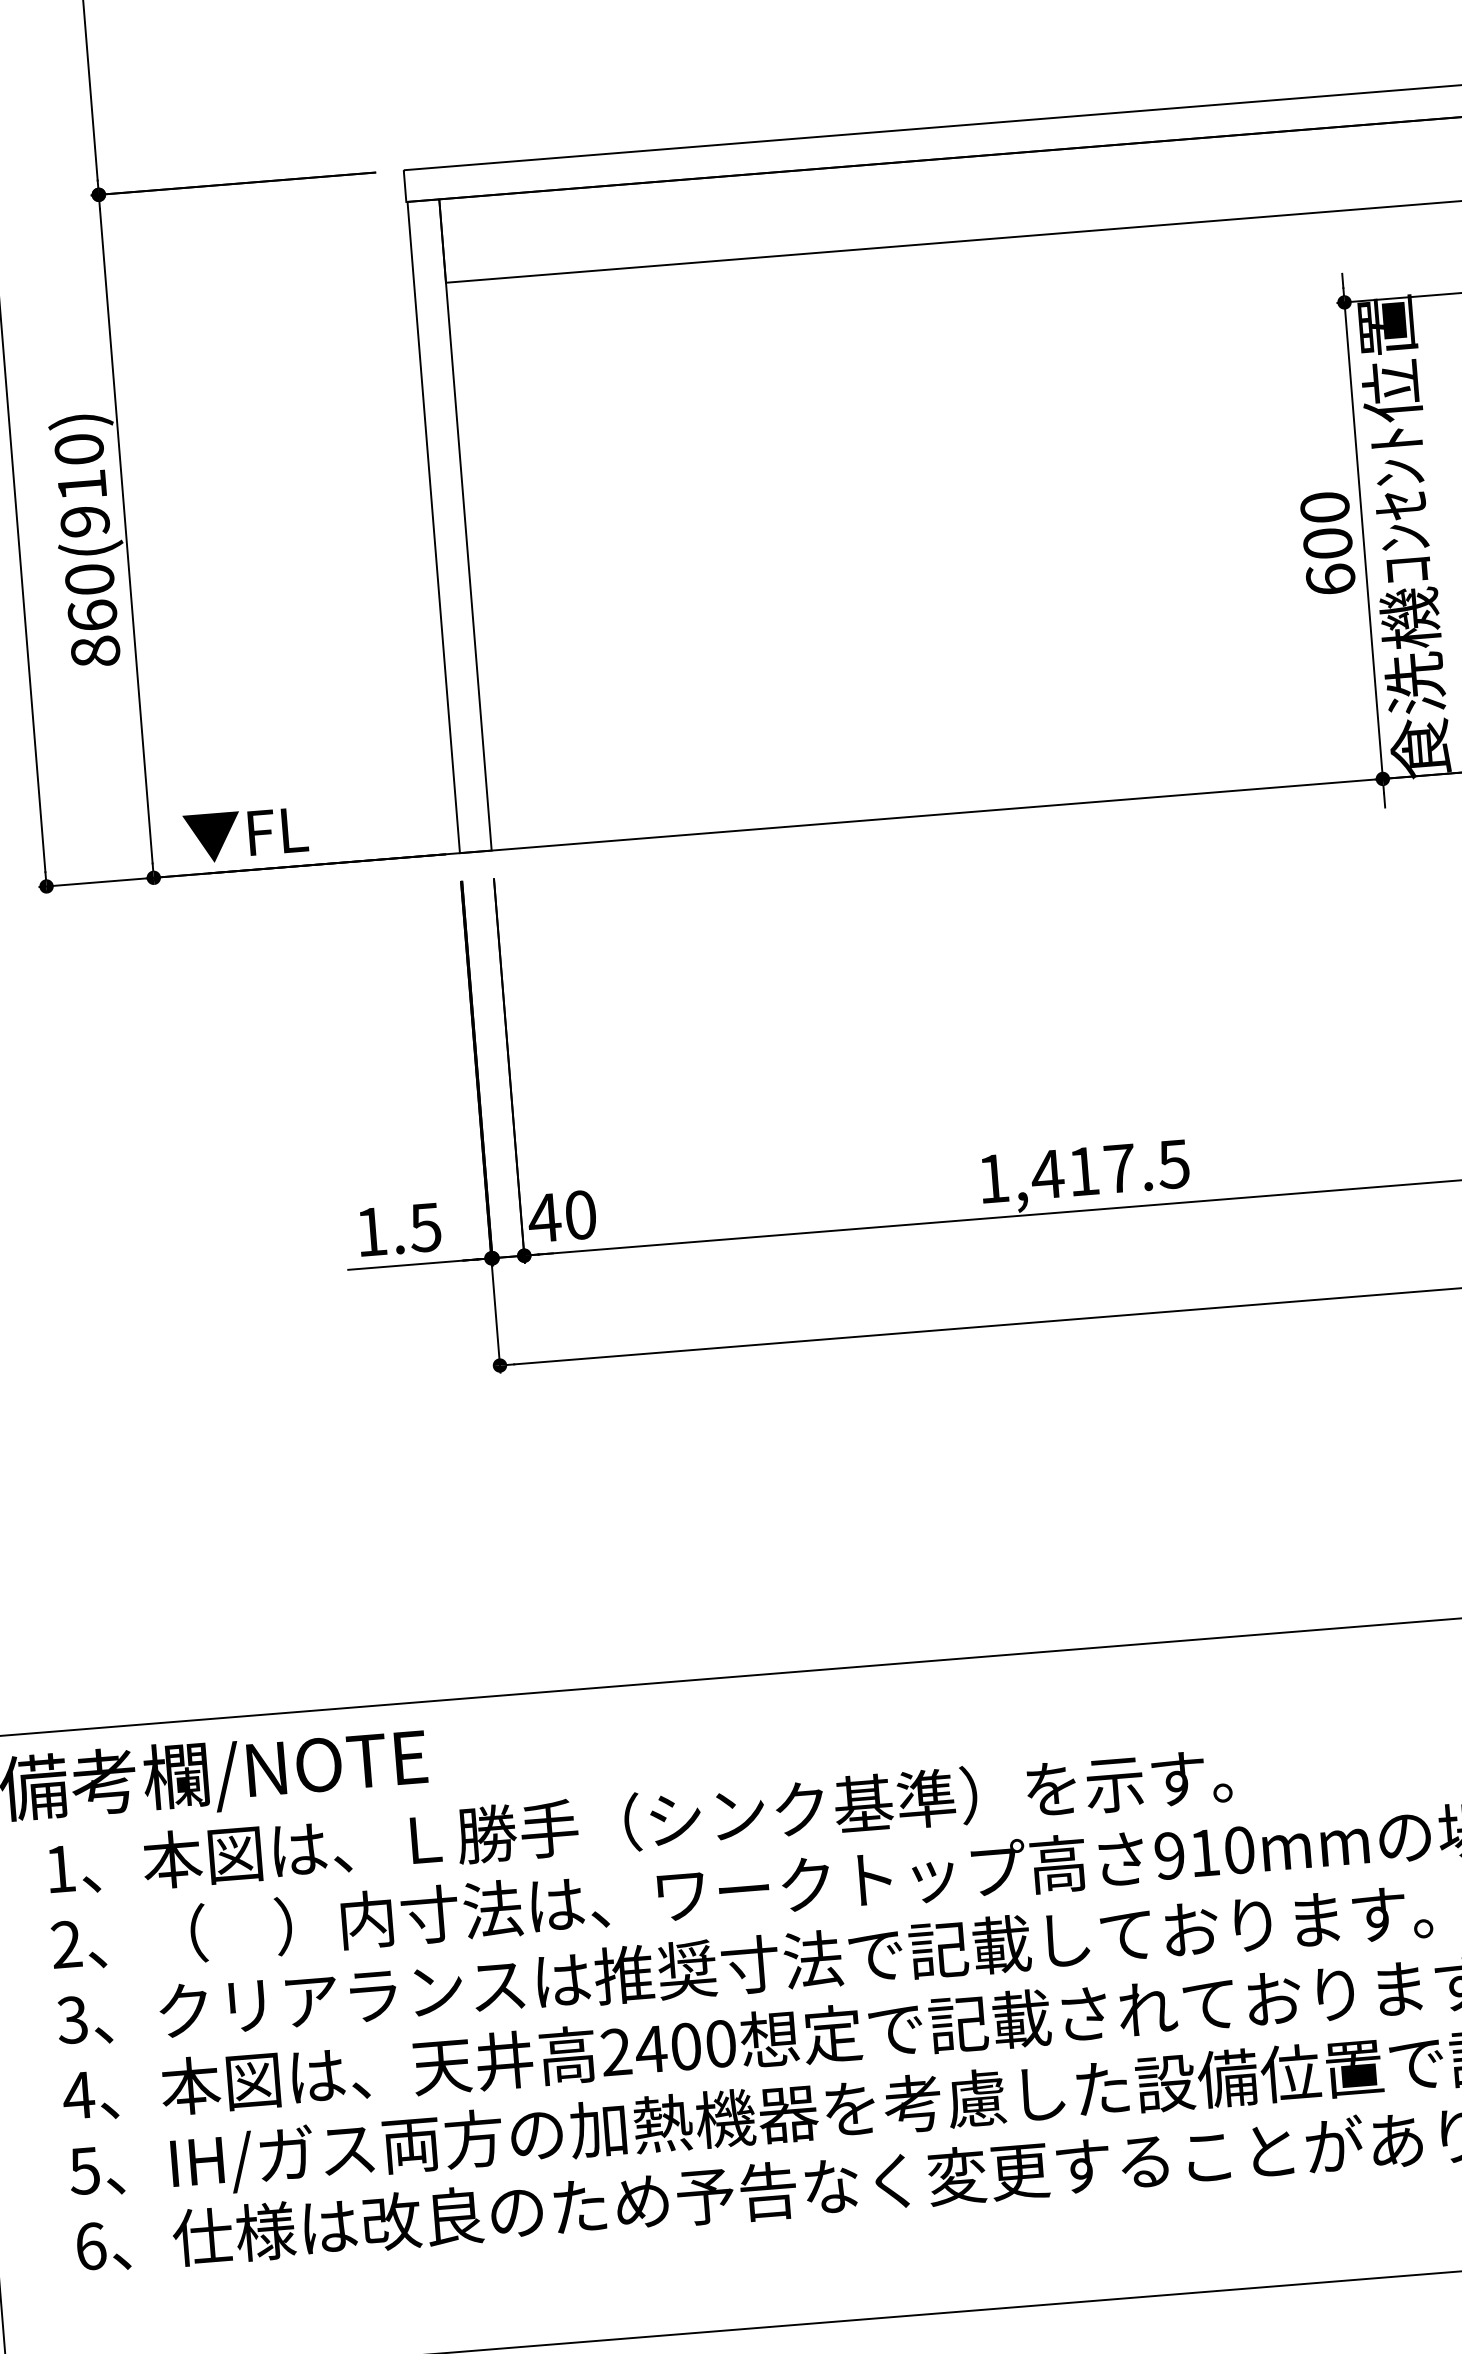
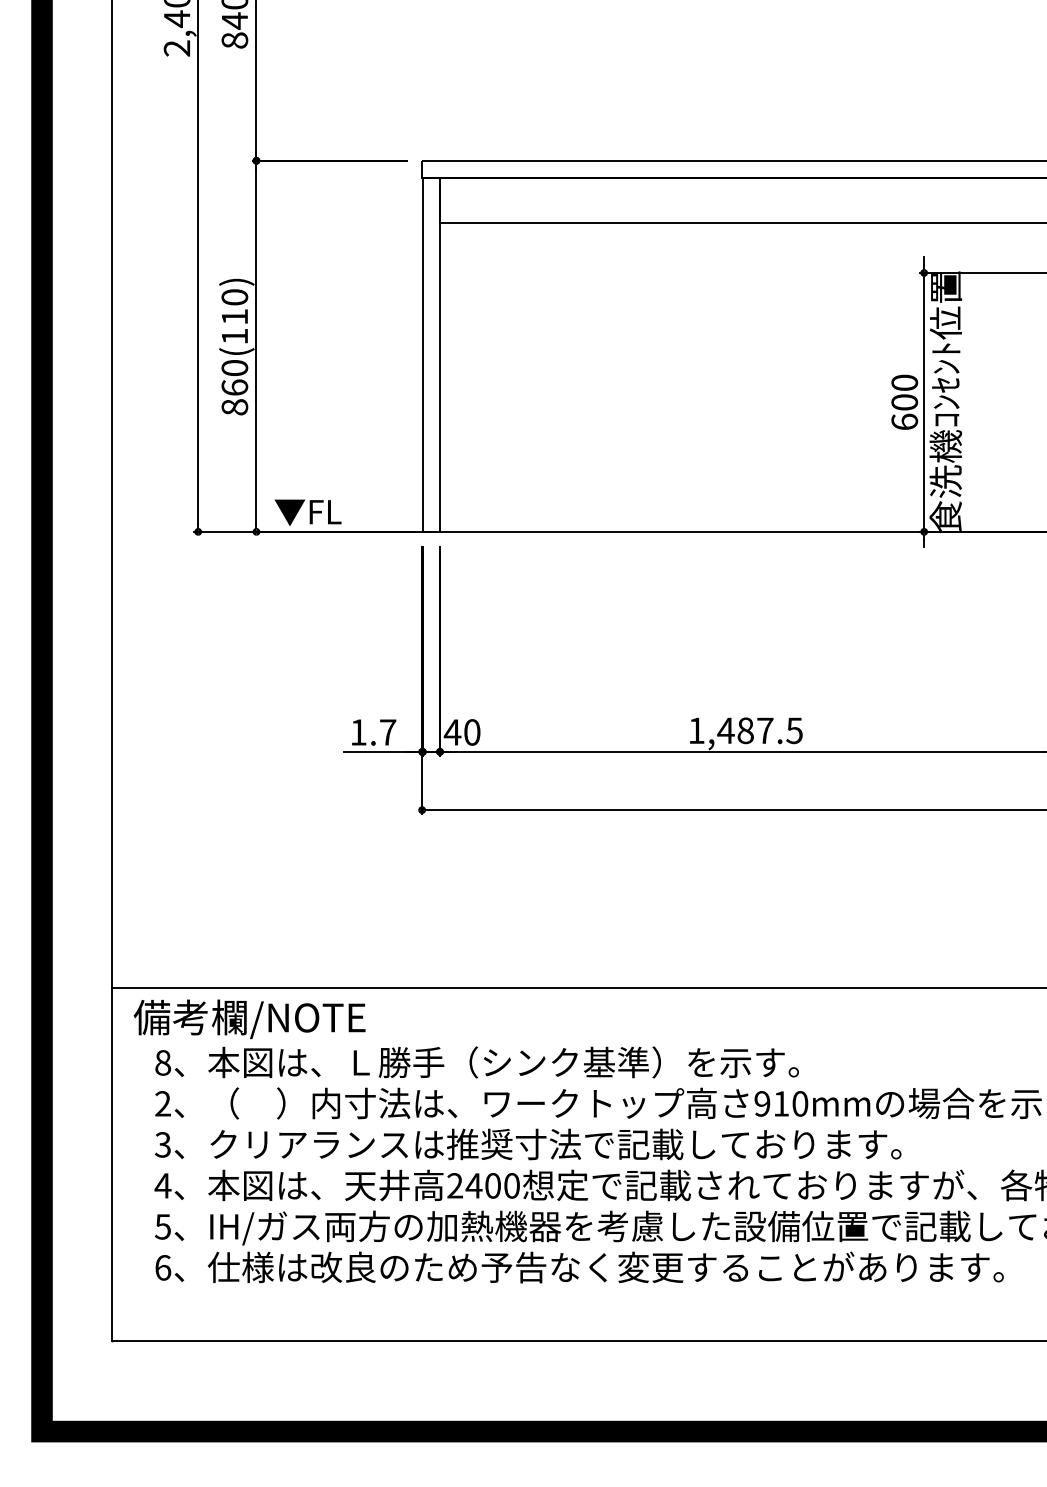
text: (84, 521) -> (234, 336), 860(910) -> 860(110)
text: (1083, 1171) -> (745, 730), 1,417.5 -> 1,487.5
text: (424, 1227) -> (387, 732), 1.5 -> 1.7
text: (61, 1868) -> (163, 1062), 1 -> 8

